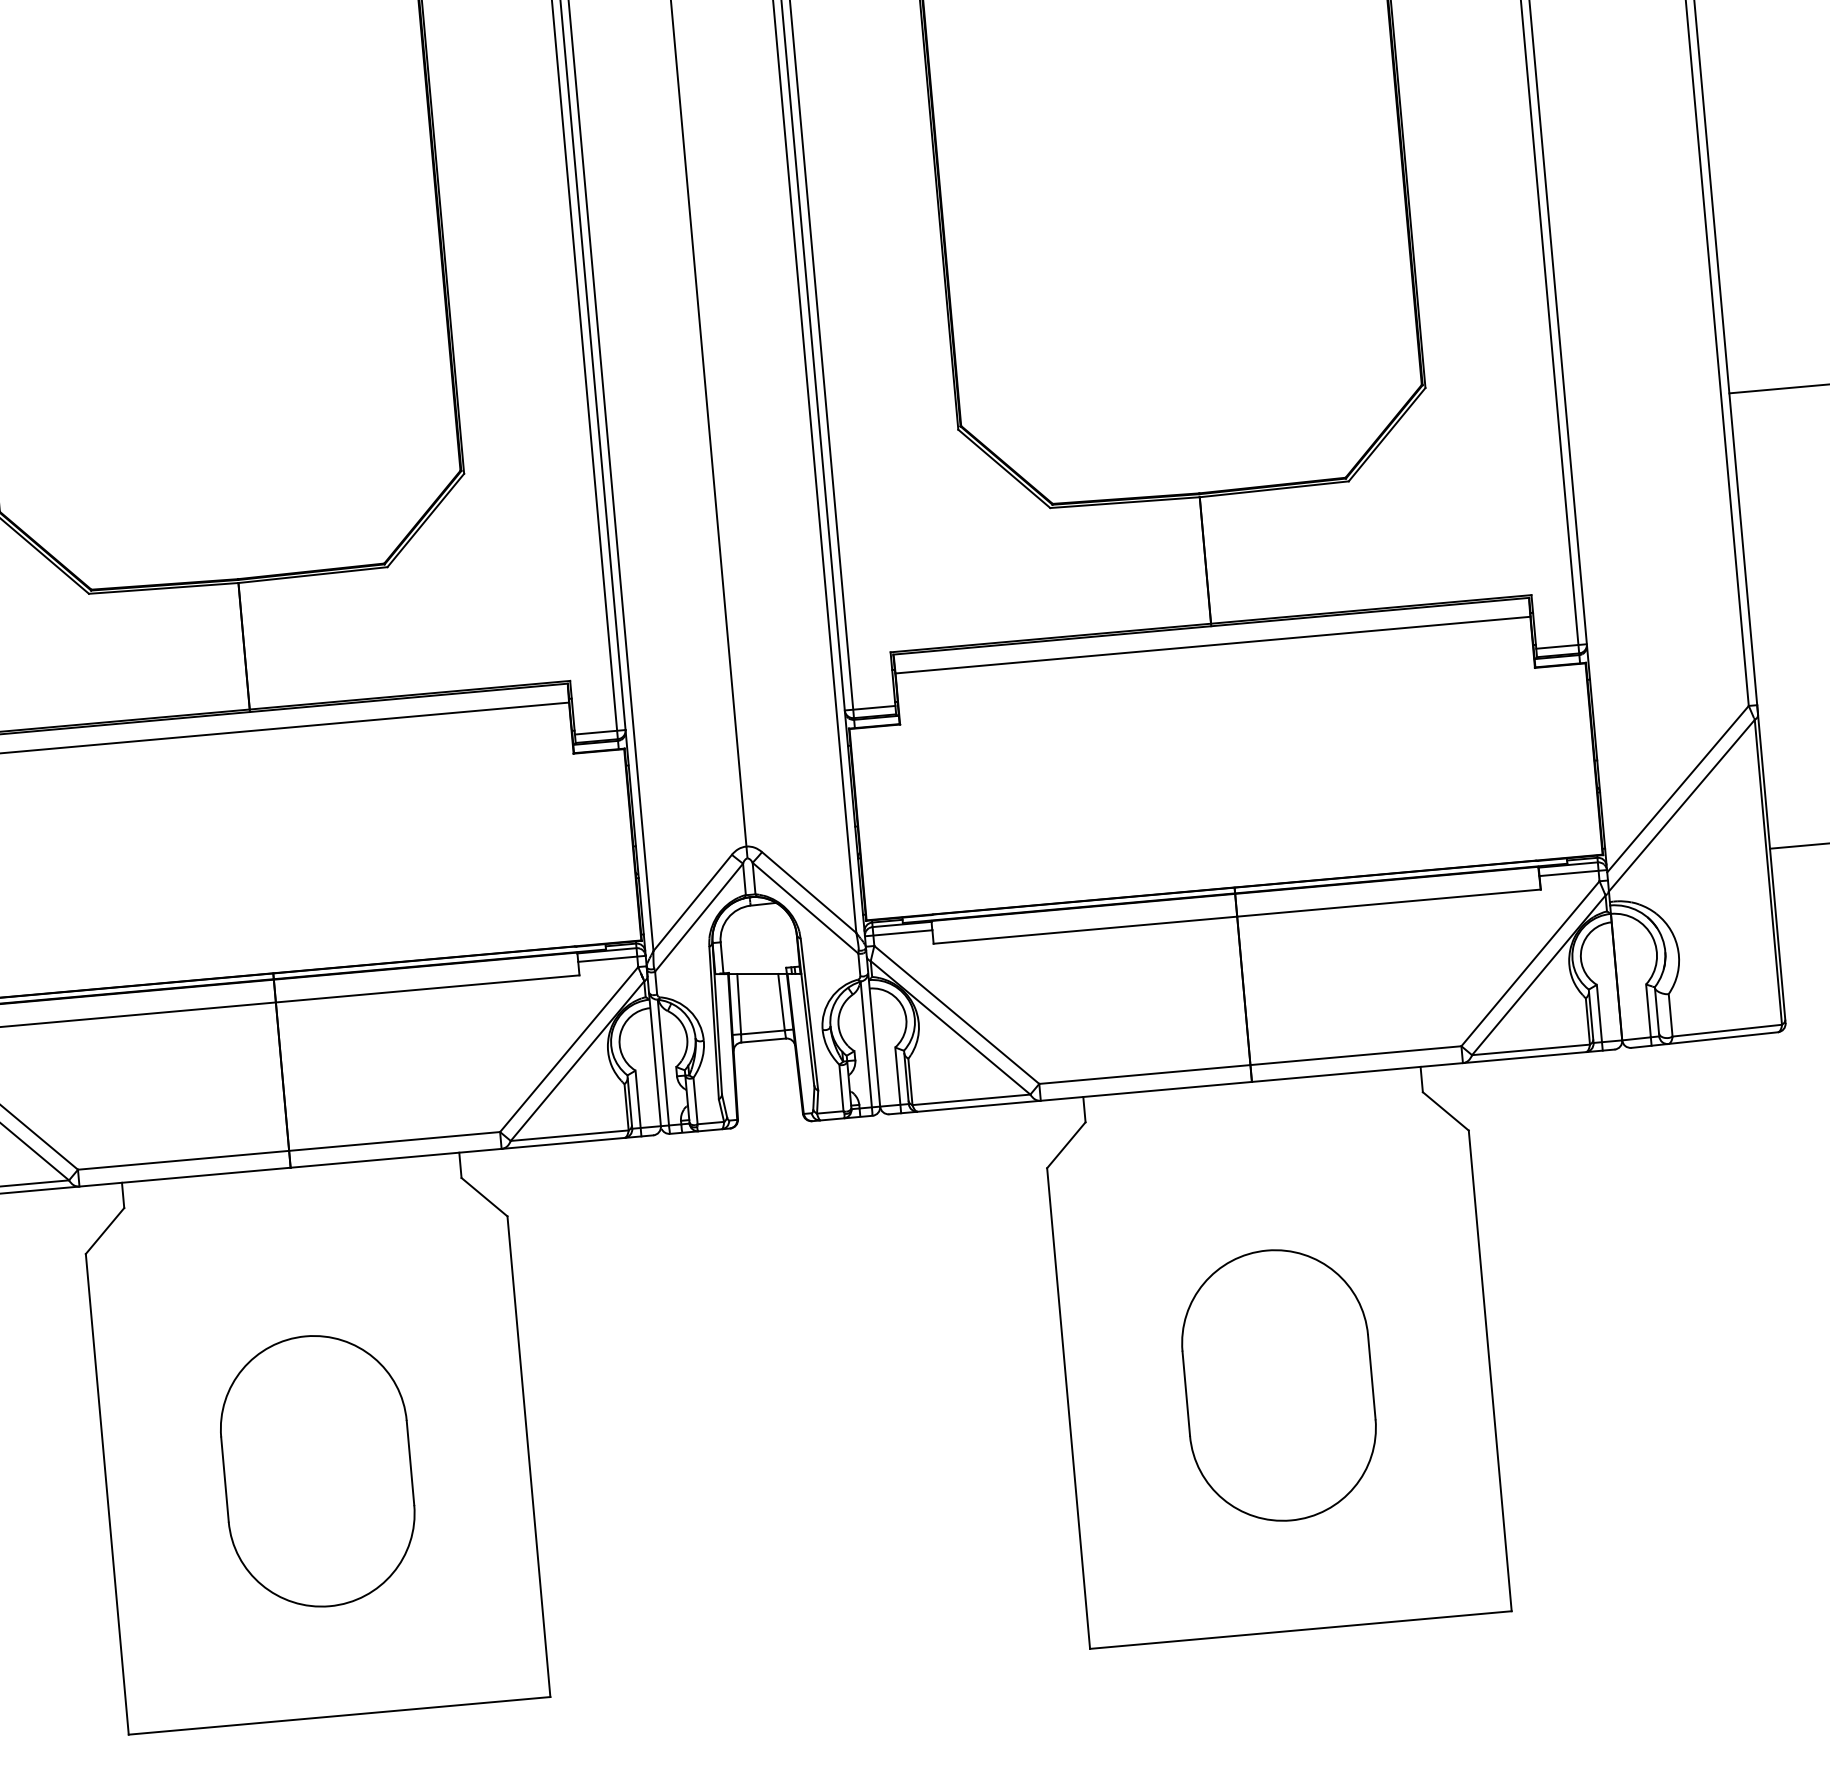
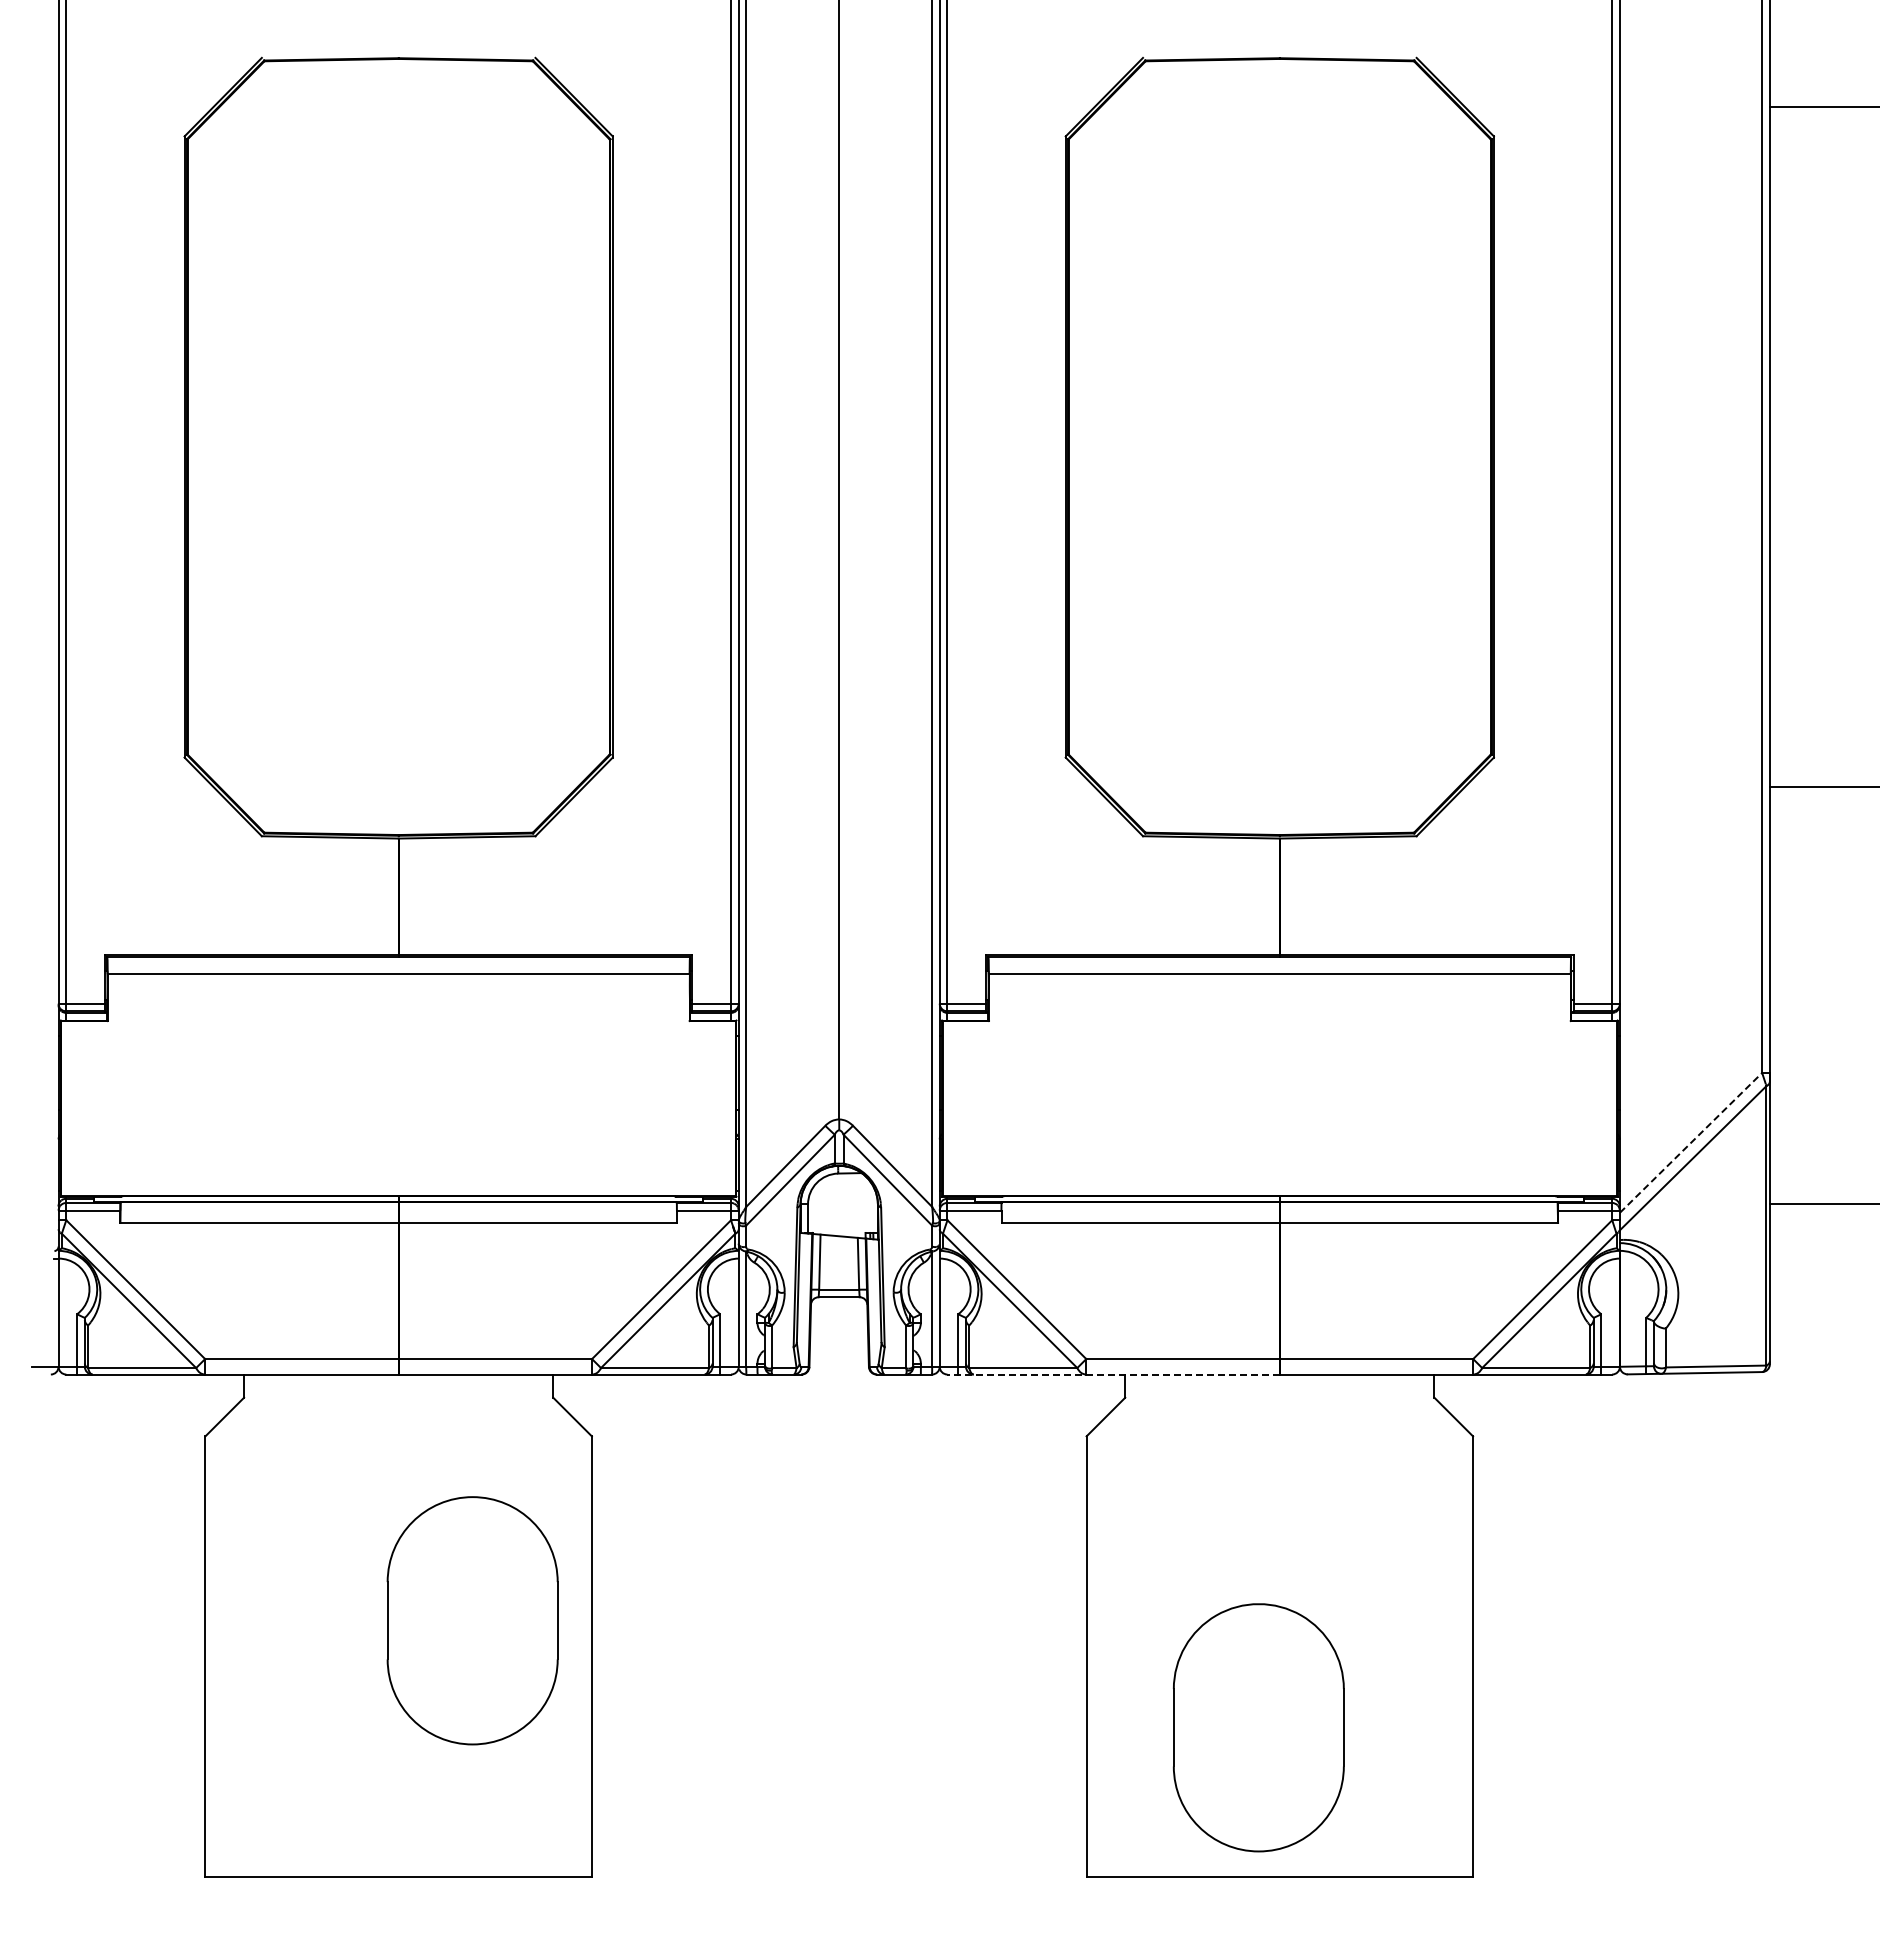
line: (1678, 788) -> (1691, 1142), solid -> dashed
line: (1070, 1098) -> (1113, 1374), solid -> dashed
part: (1278, 1385) -> (1258, 1727), moved
part: (317, 1471) -> (472, 1620), moved

